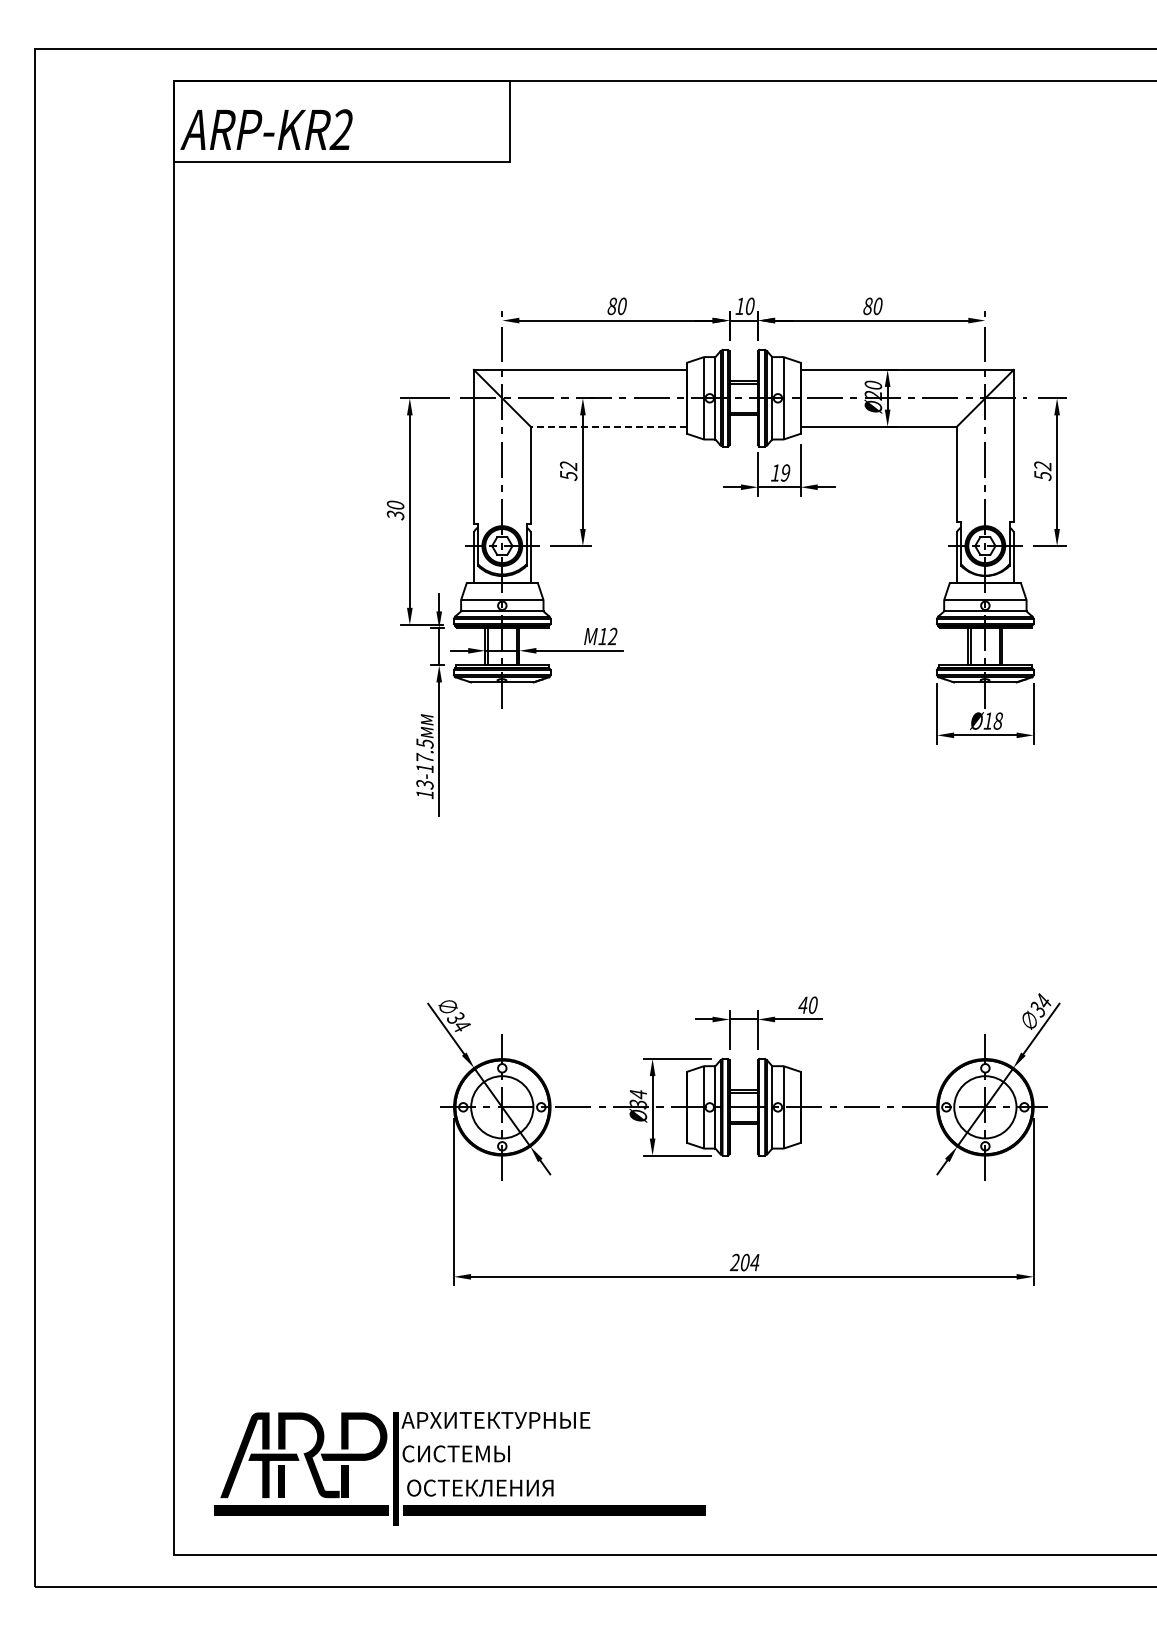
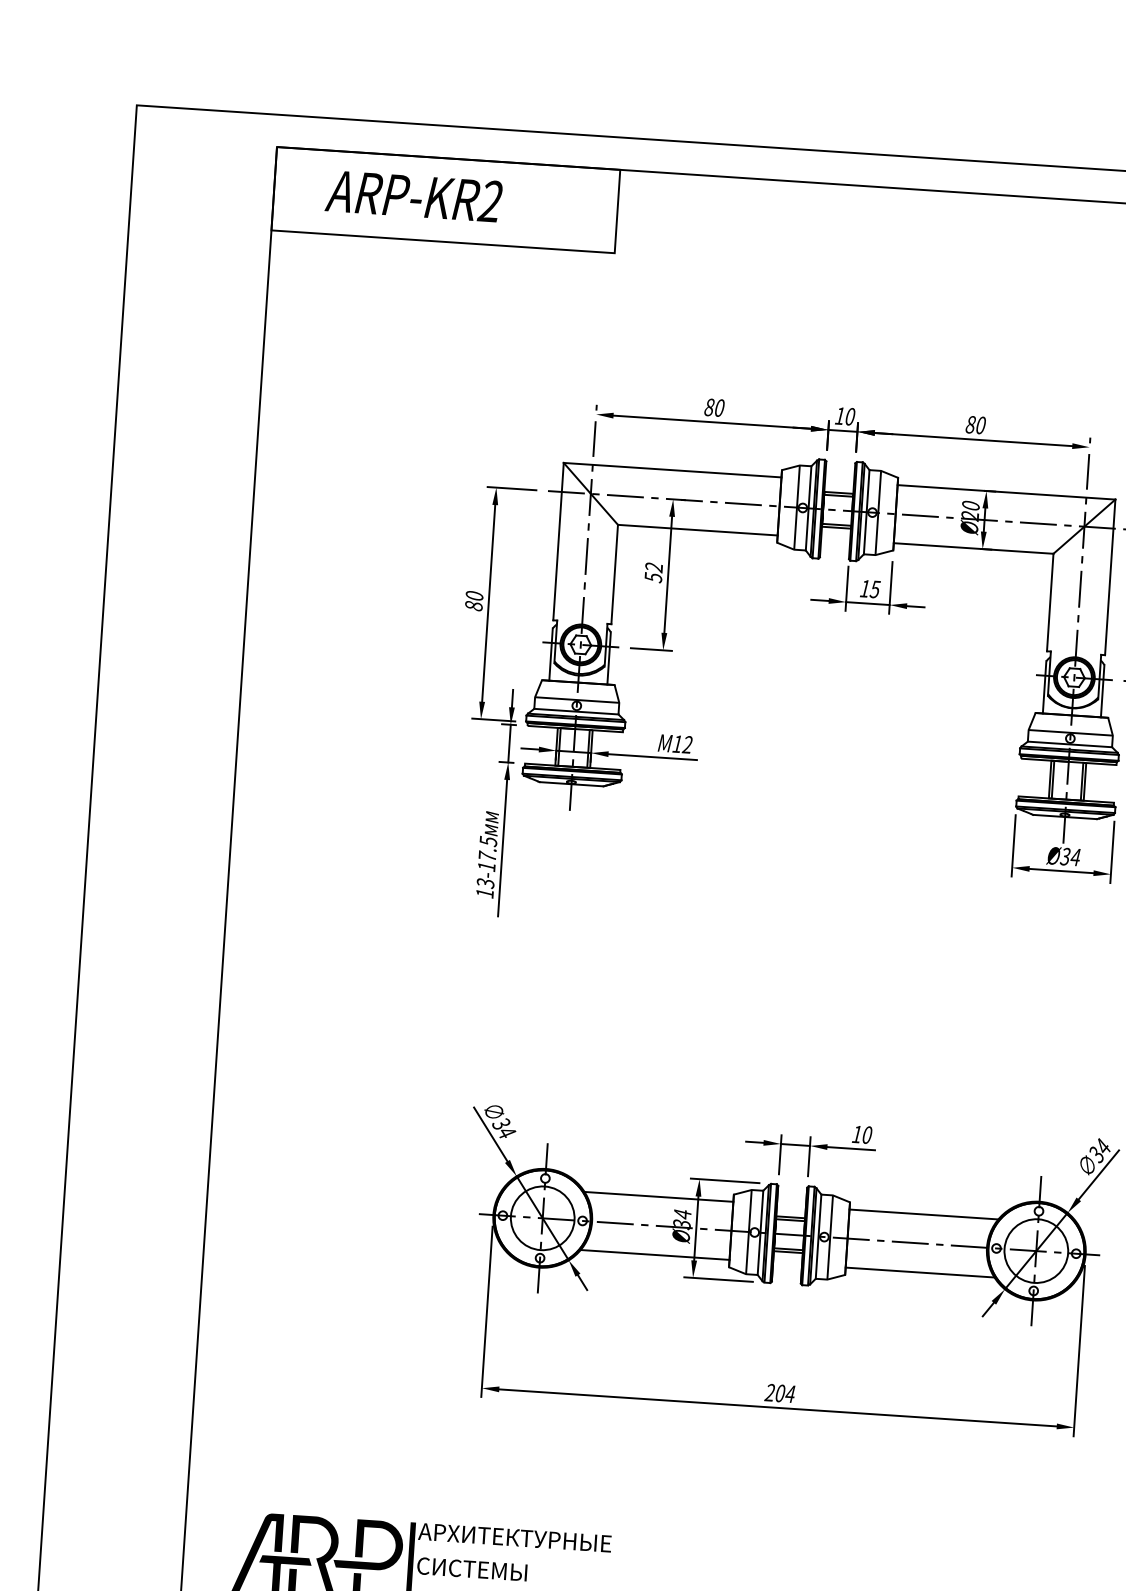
text: (266, 129) -> (413, 196), moved
line: (608, 426) -> (697, 529), dashed -> solid
text: (785, 472) -> (875, 588), 19 -> 15
text: (395, 515) -> (473, 606), 30 -> 80
text: (992, 720) -> (1069, 856), Ø18 -> Ø34
text: (802, 1004) -> (856, 1133), 40 -> 10
line: (614, 1078) -> (659, 1196), added
line: (873, 1078) -> (923, 1214), added
line: (614, 1135) -> (655, 1254), added
line: (873, 1135) -> (920, 1272), added

